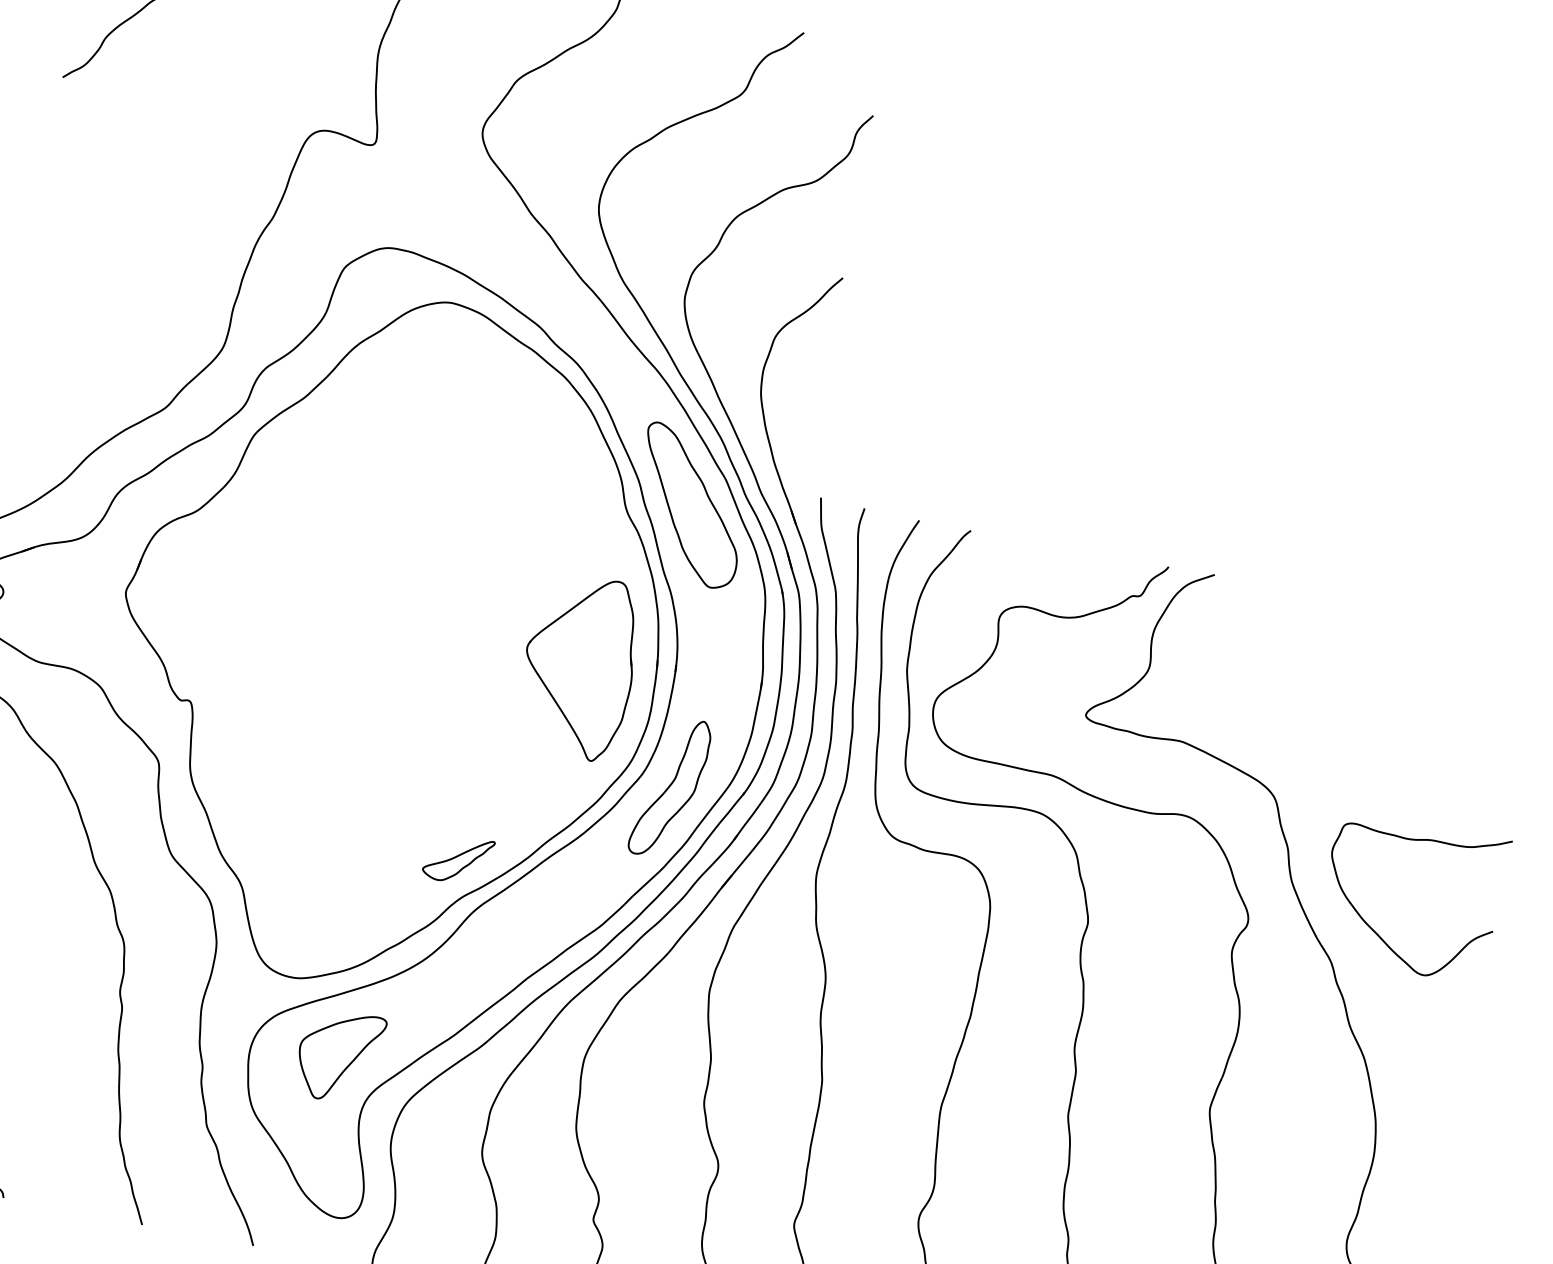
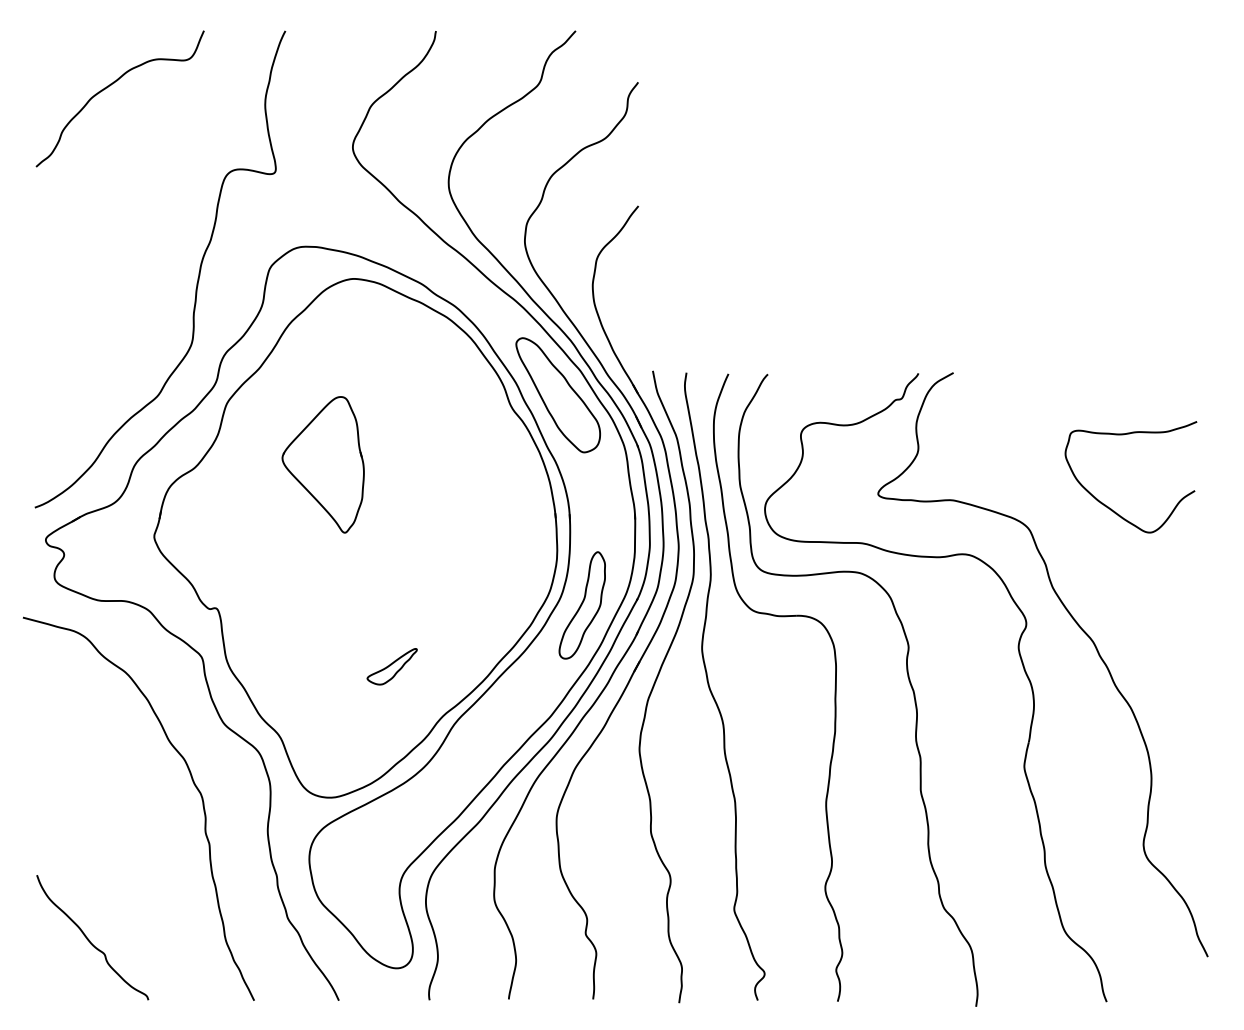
part: (578, 665) -> (322, 464), moved
part: (457, 859) -> (391, 666), moved
curve: (1379, 934) -> (1111, 508), moved
part: (339, 1056) -> (376, 849), removed

